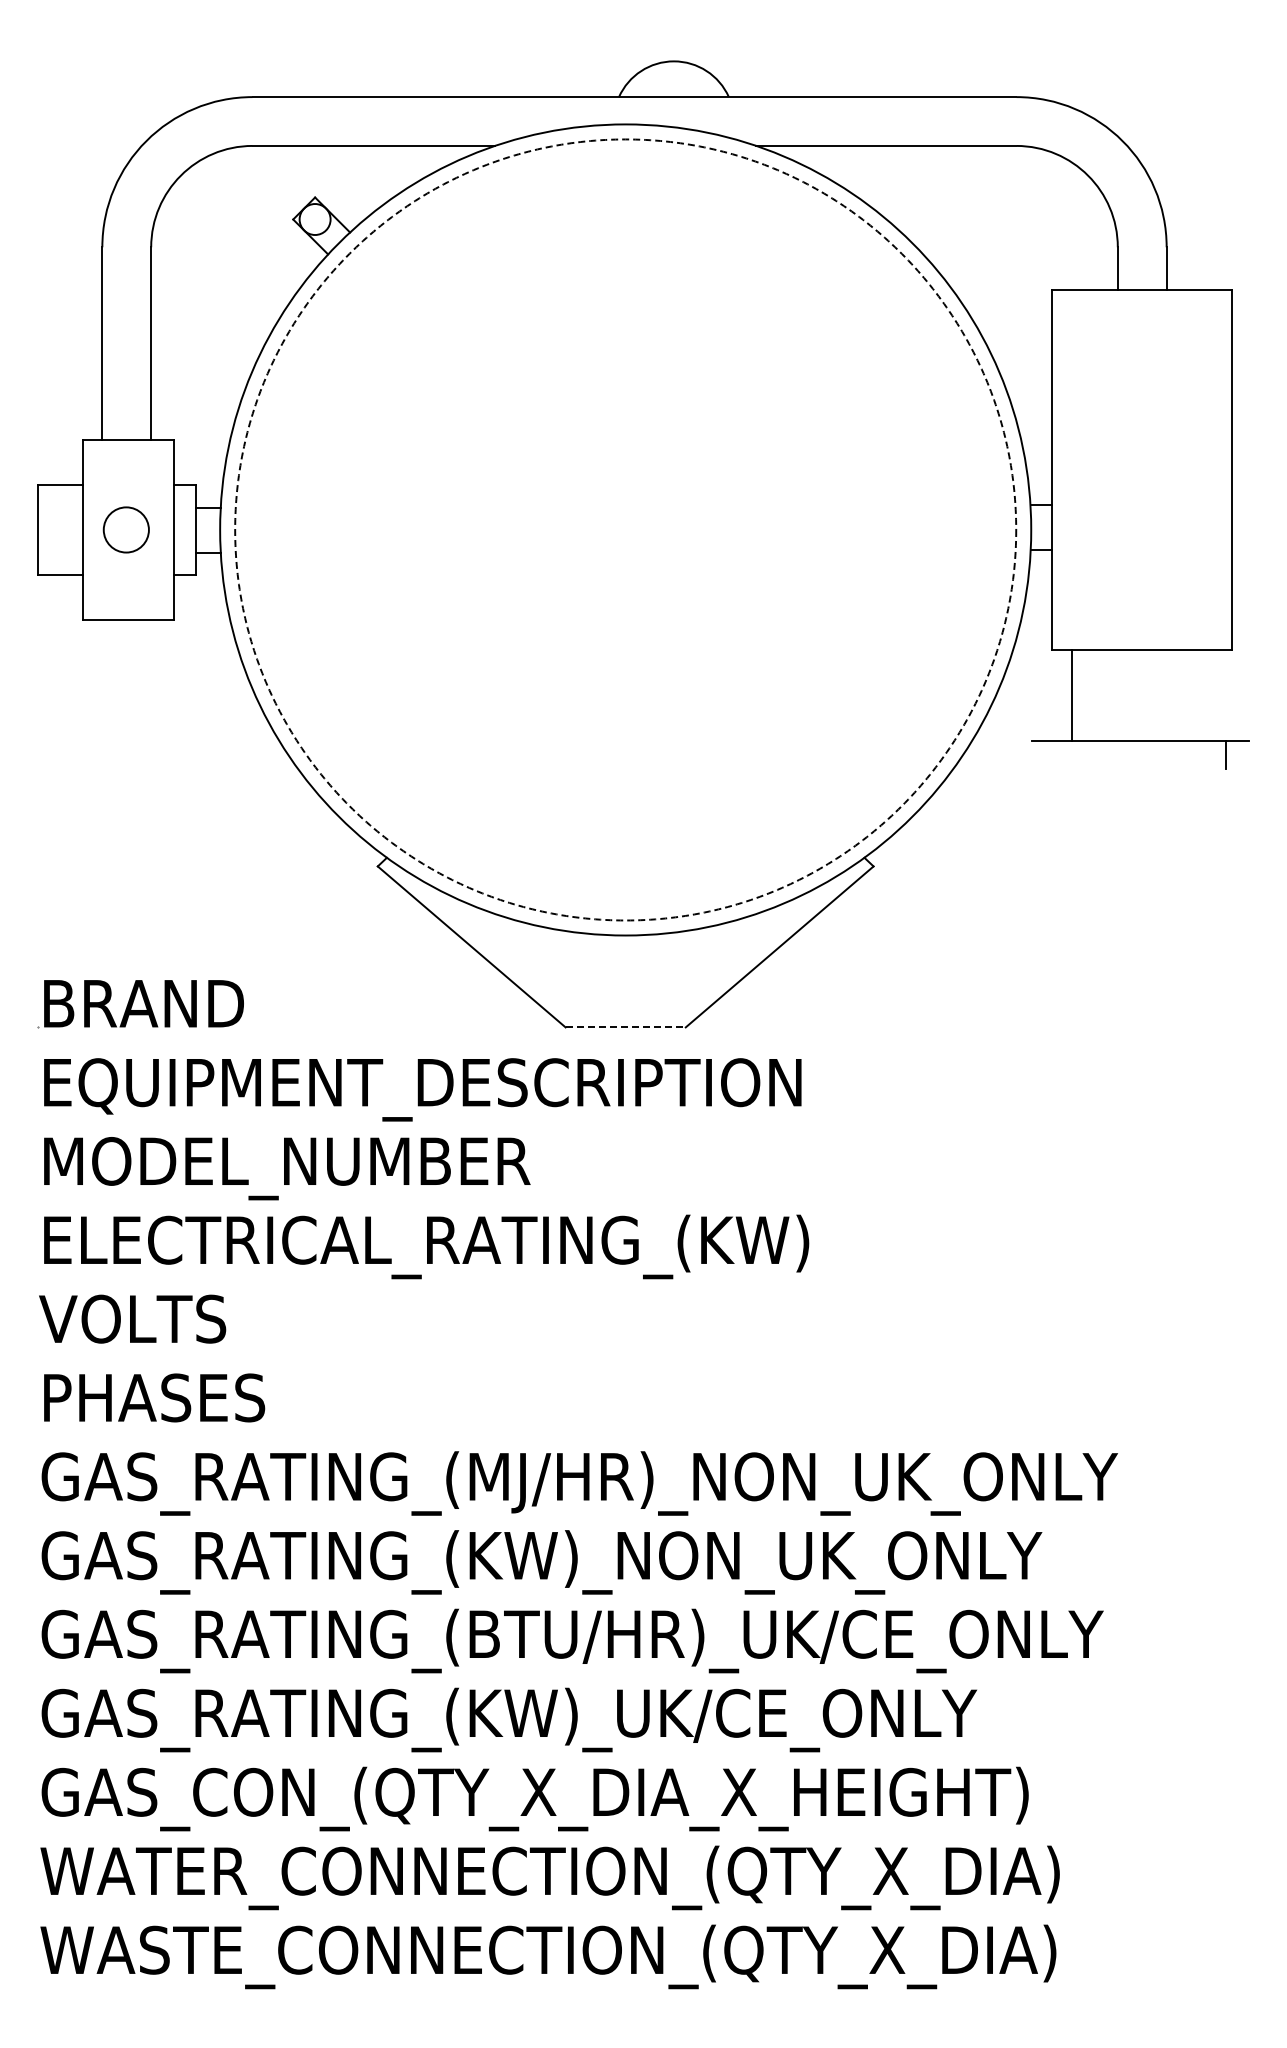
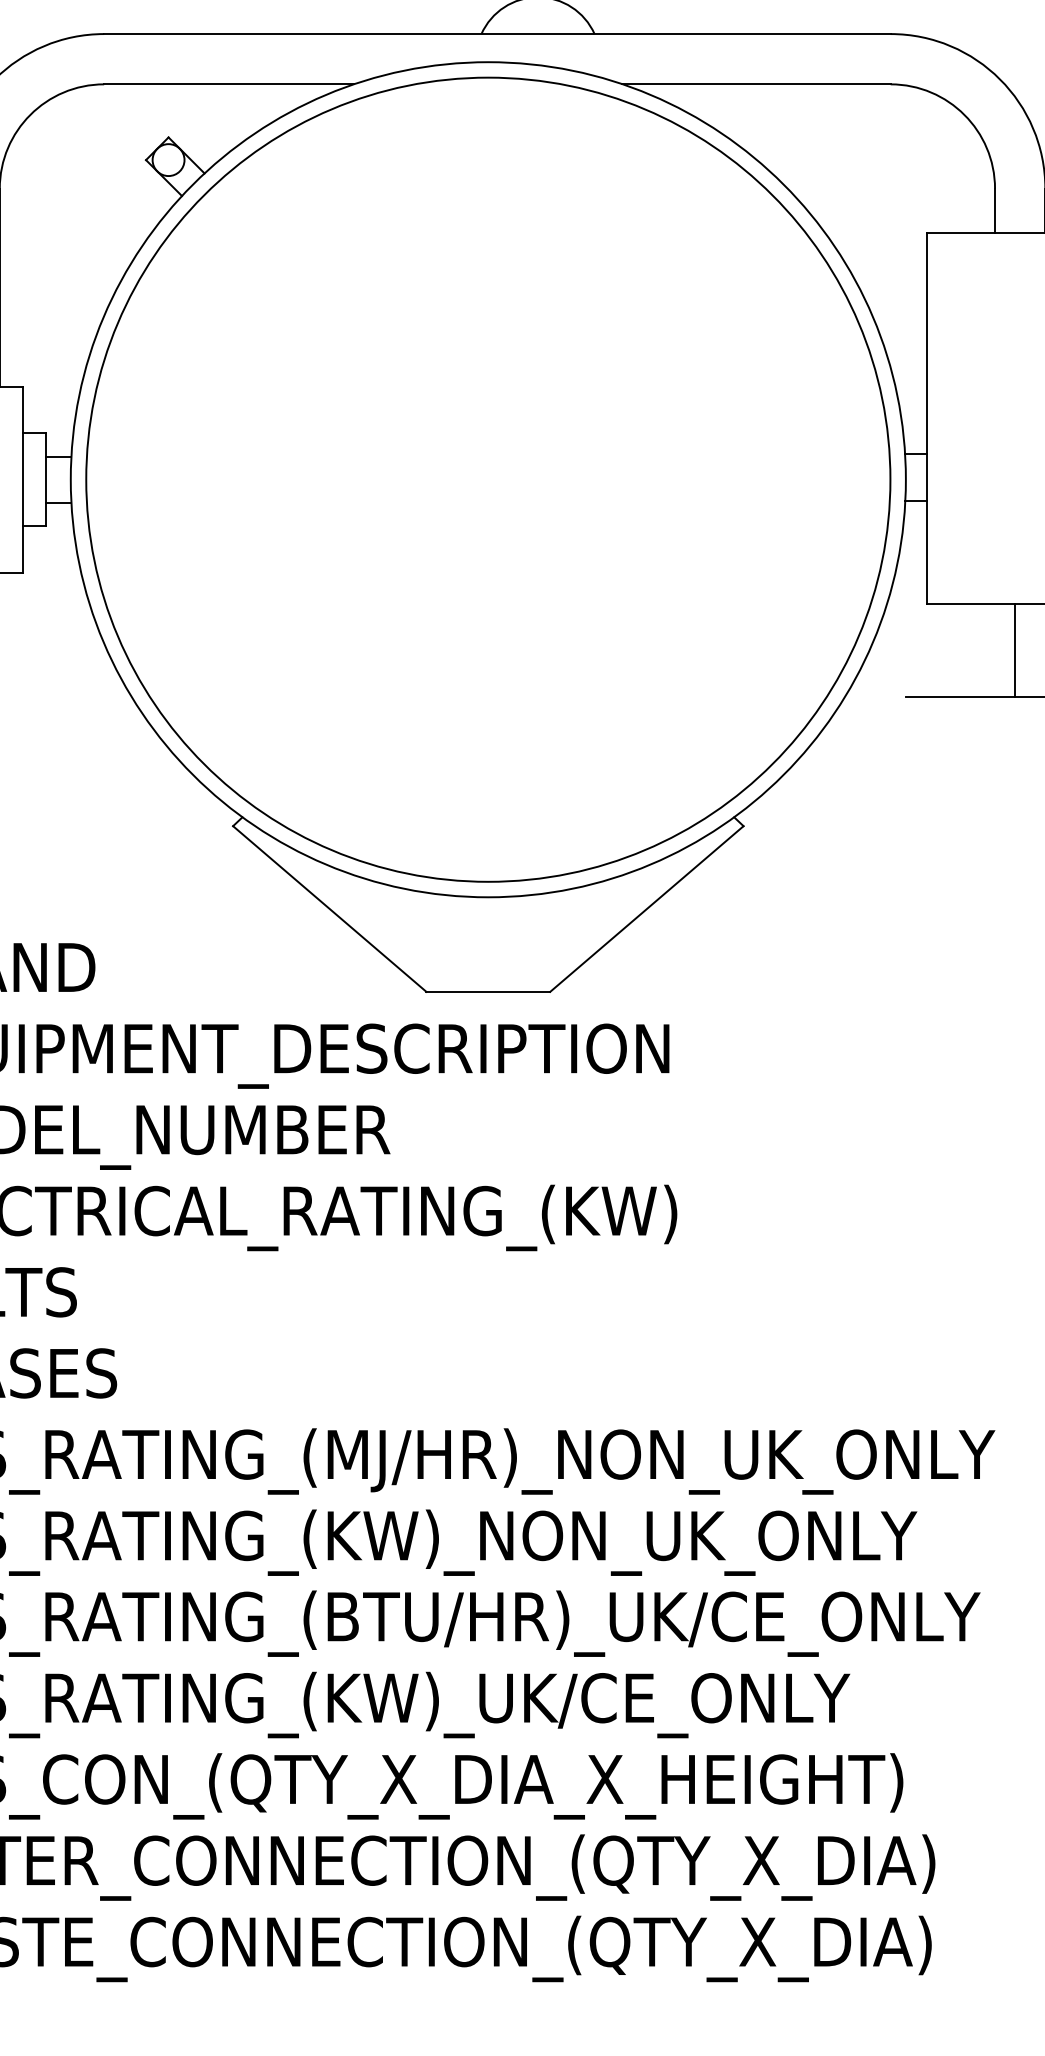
circle: (625, 529) -> (488, 479), dashed -> solid
line: (1072, 695) -> (1015, 650), moved
line: (626, 1027) -> (489, 992), dashed -> solid

